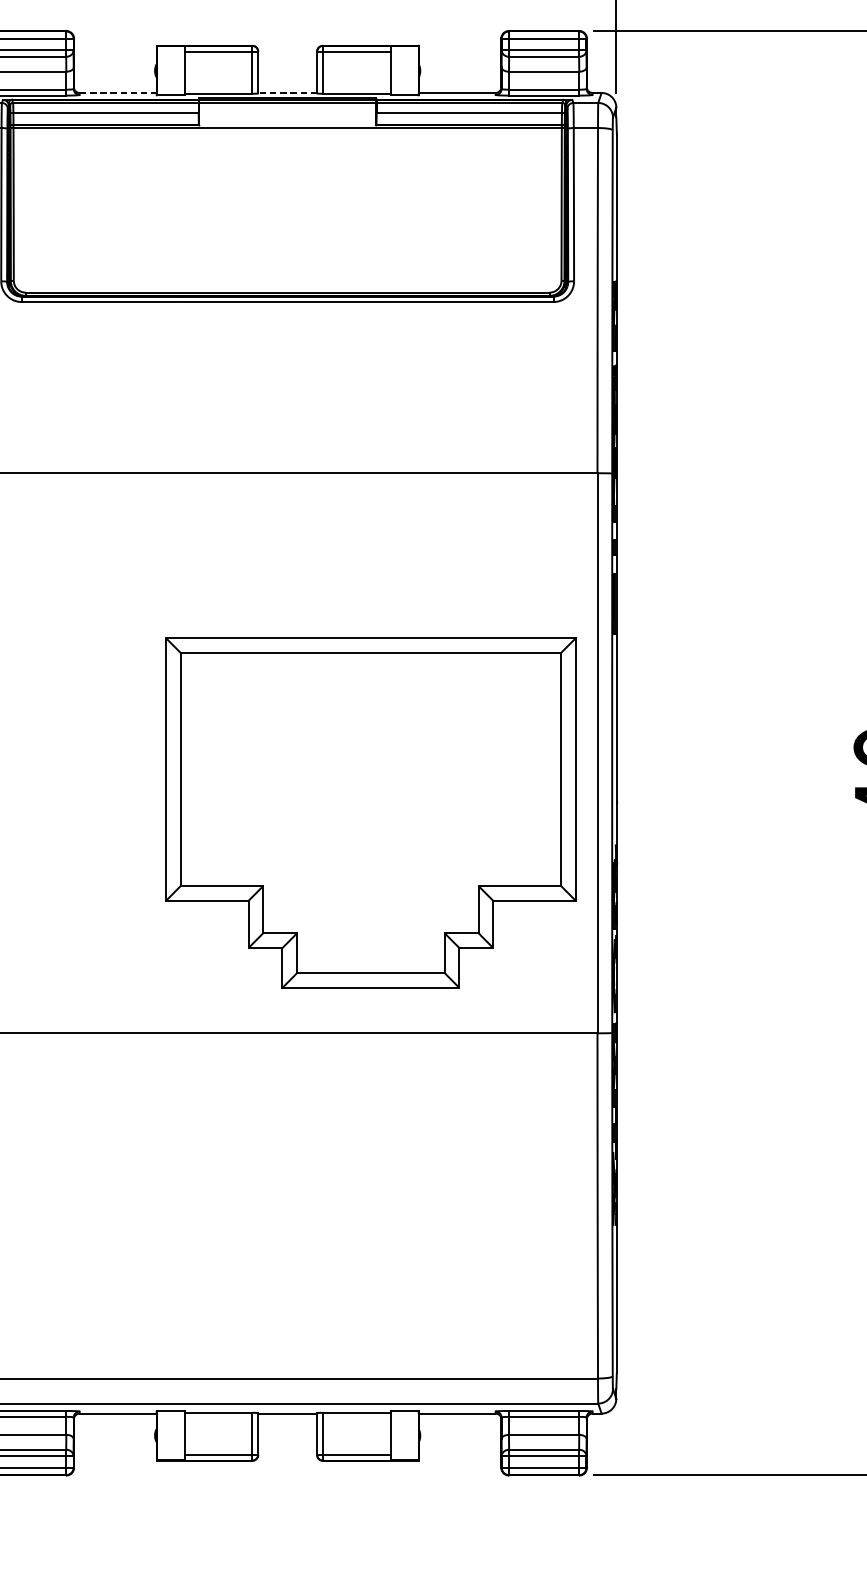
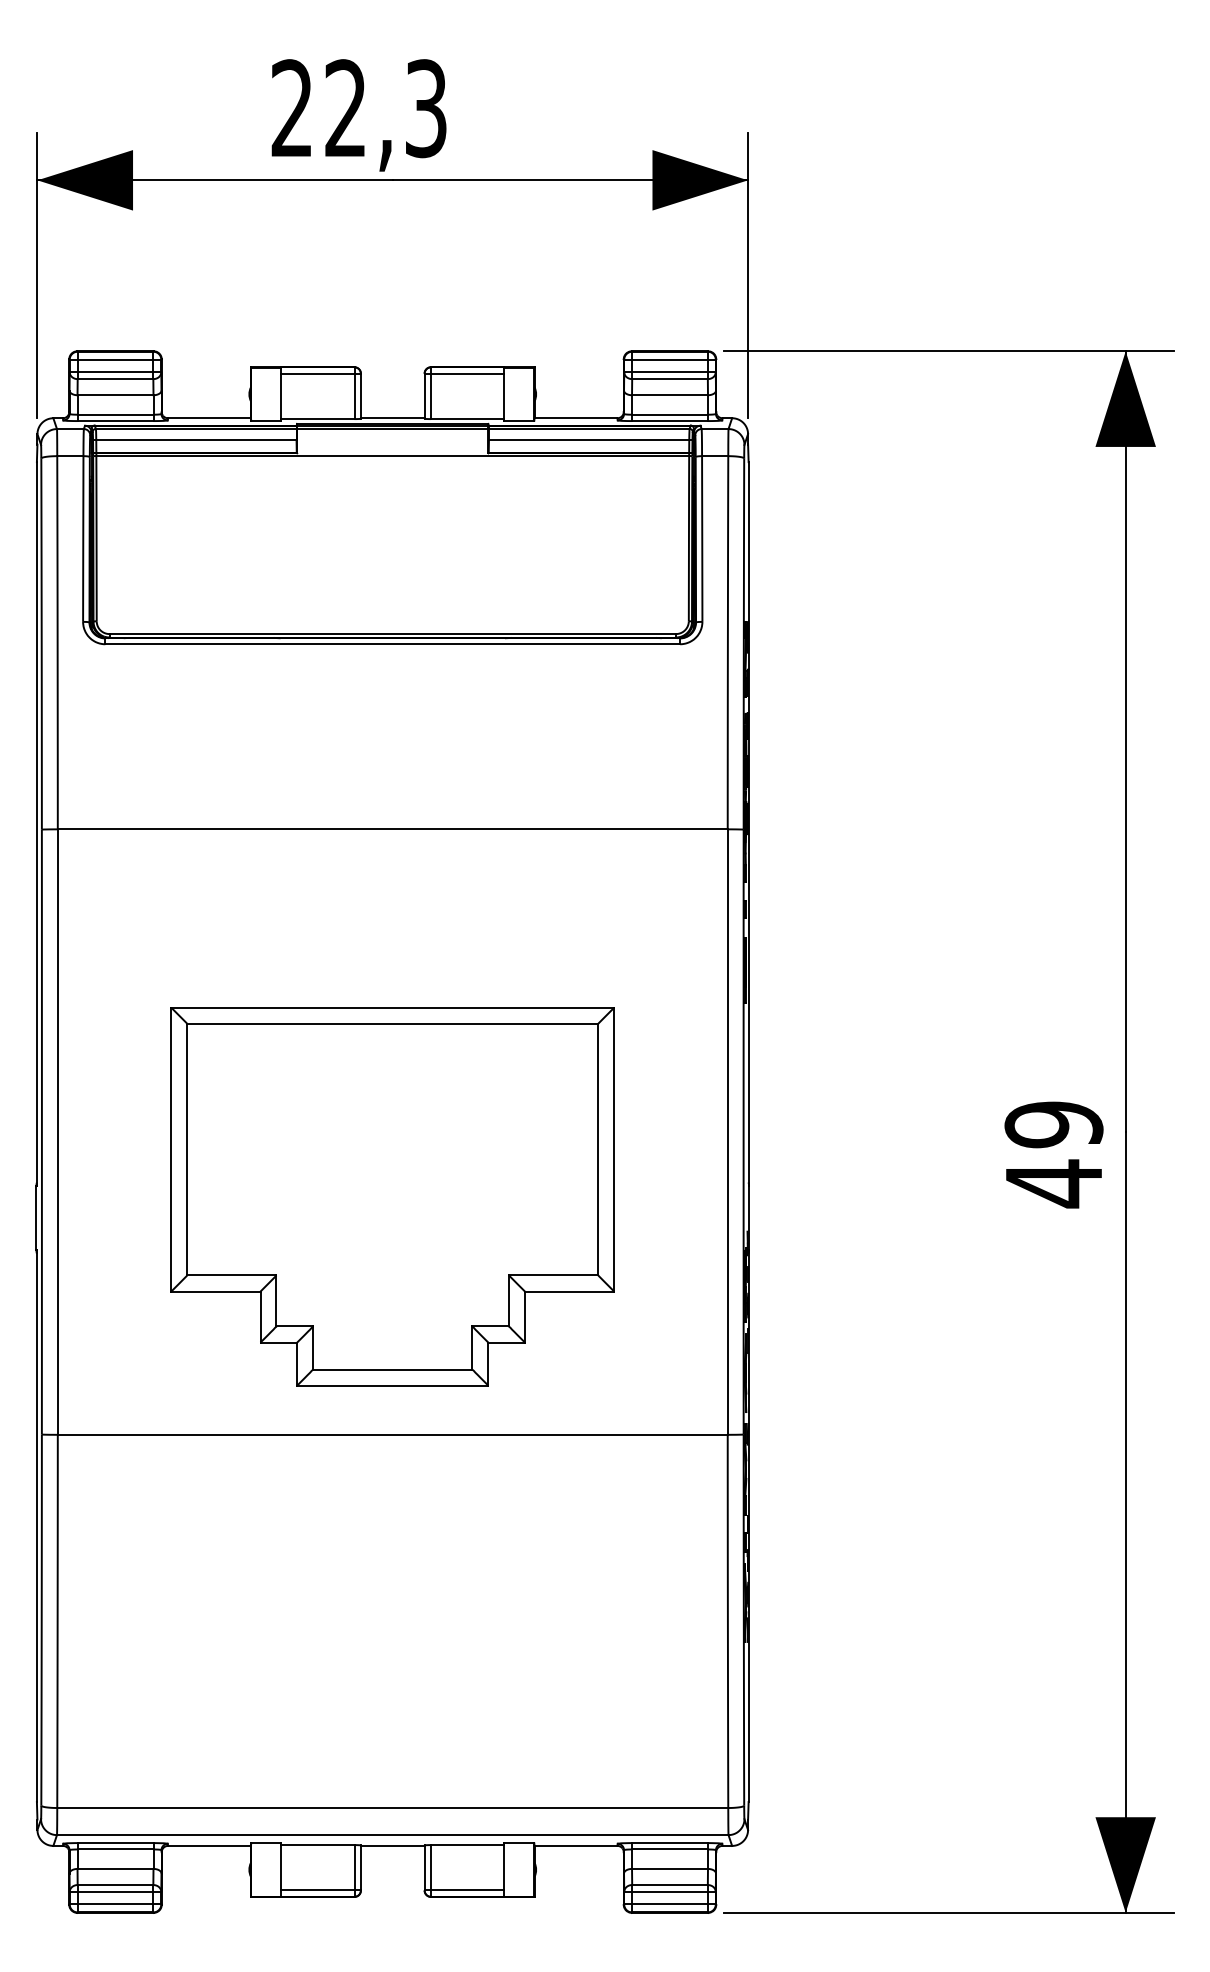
line: (119, 93) -> (210, 418), dashed -> solid
line: (287, 93) -> (392, 418), dashed -> solid
part: (370, 812) -> (392, 1196), moved

